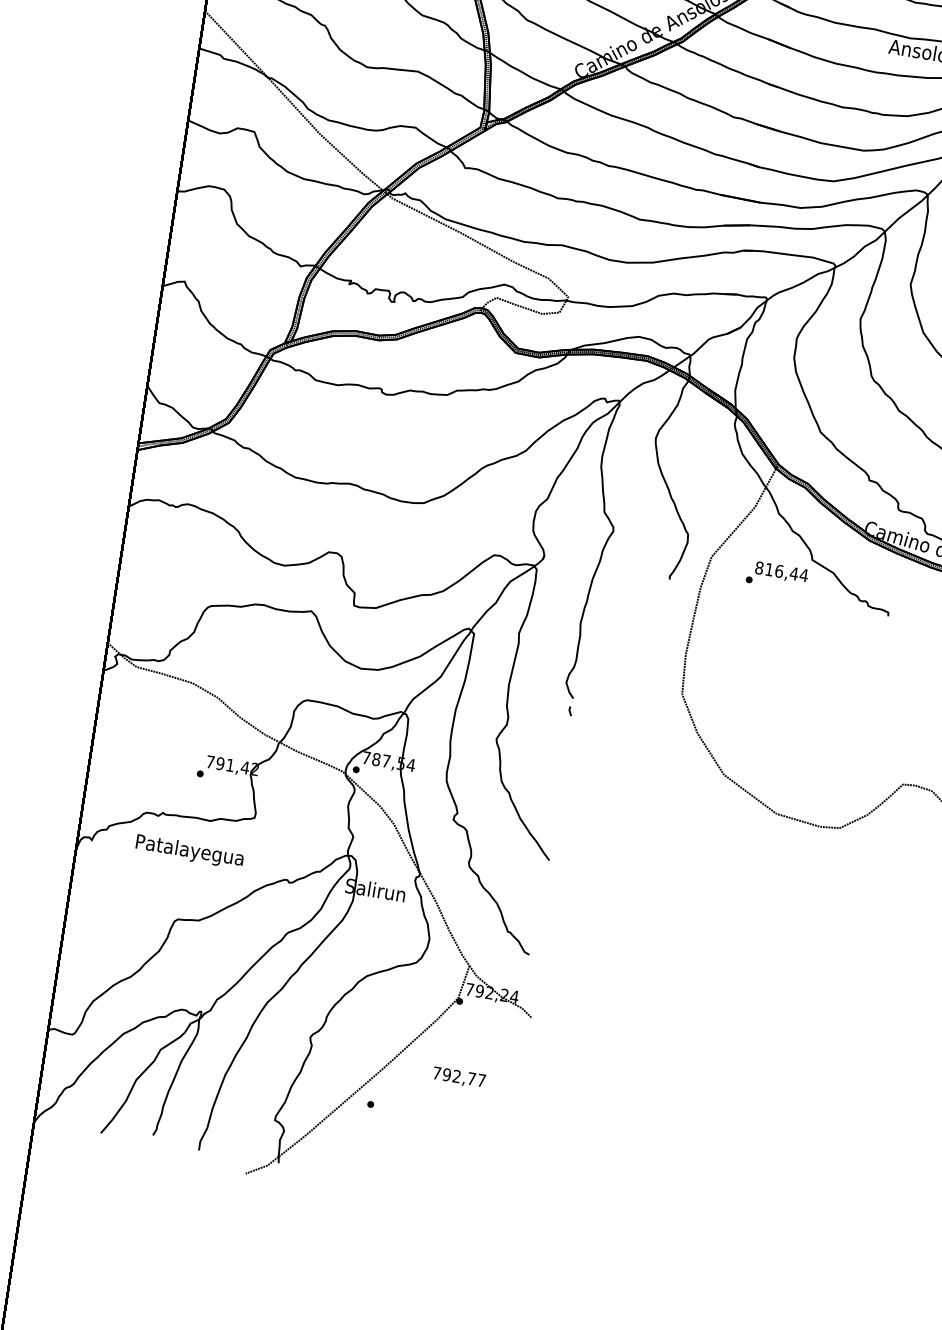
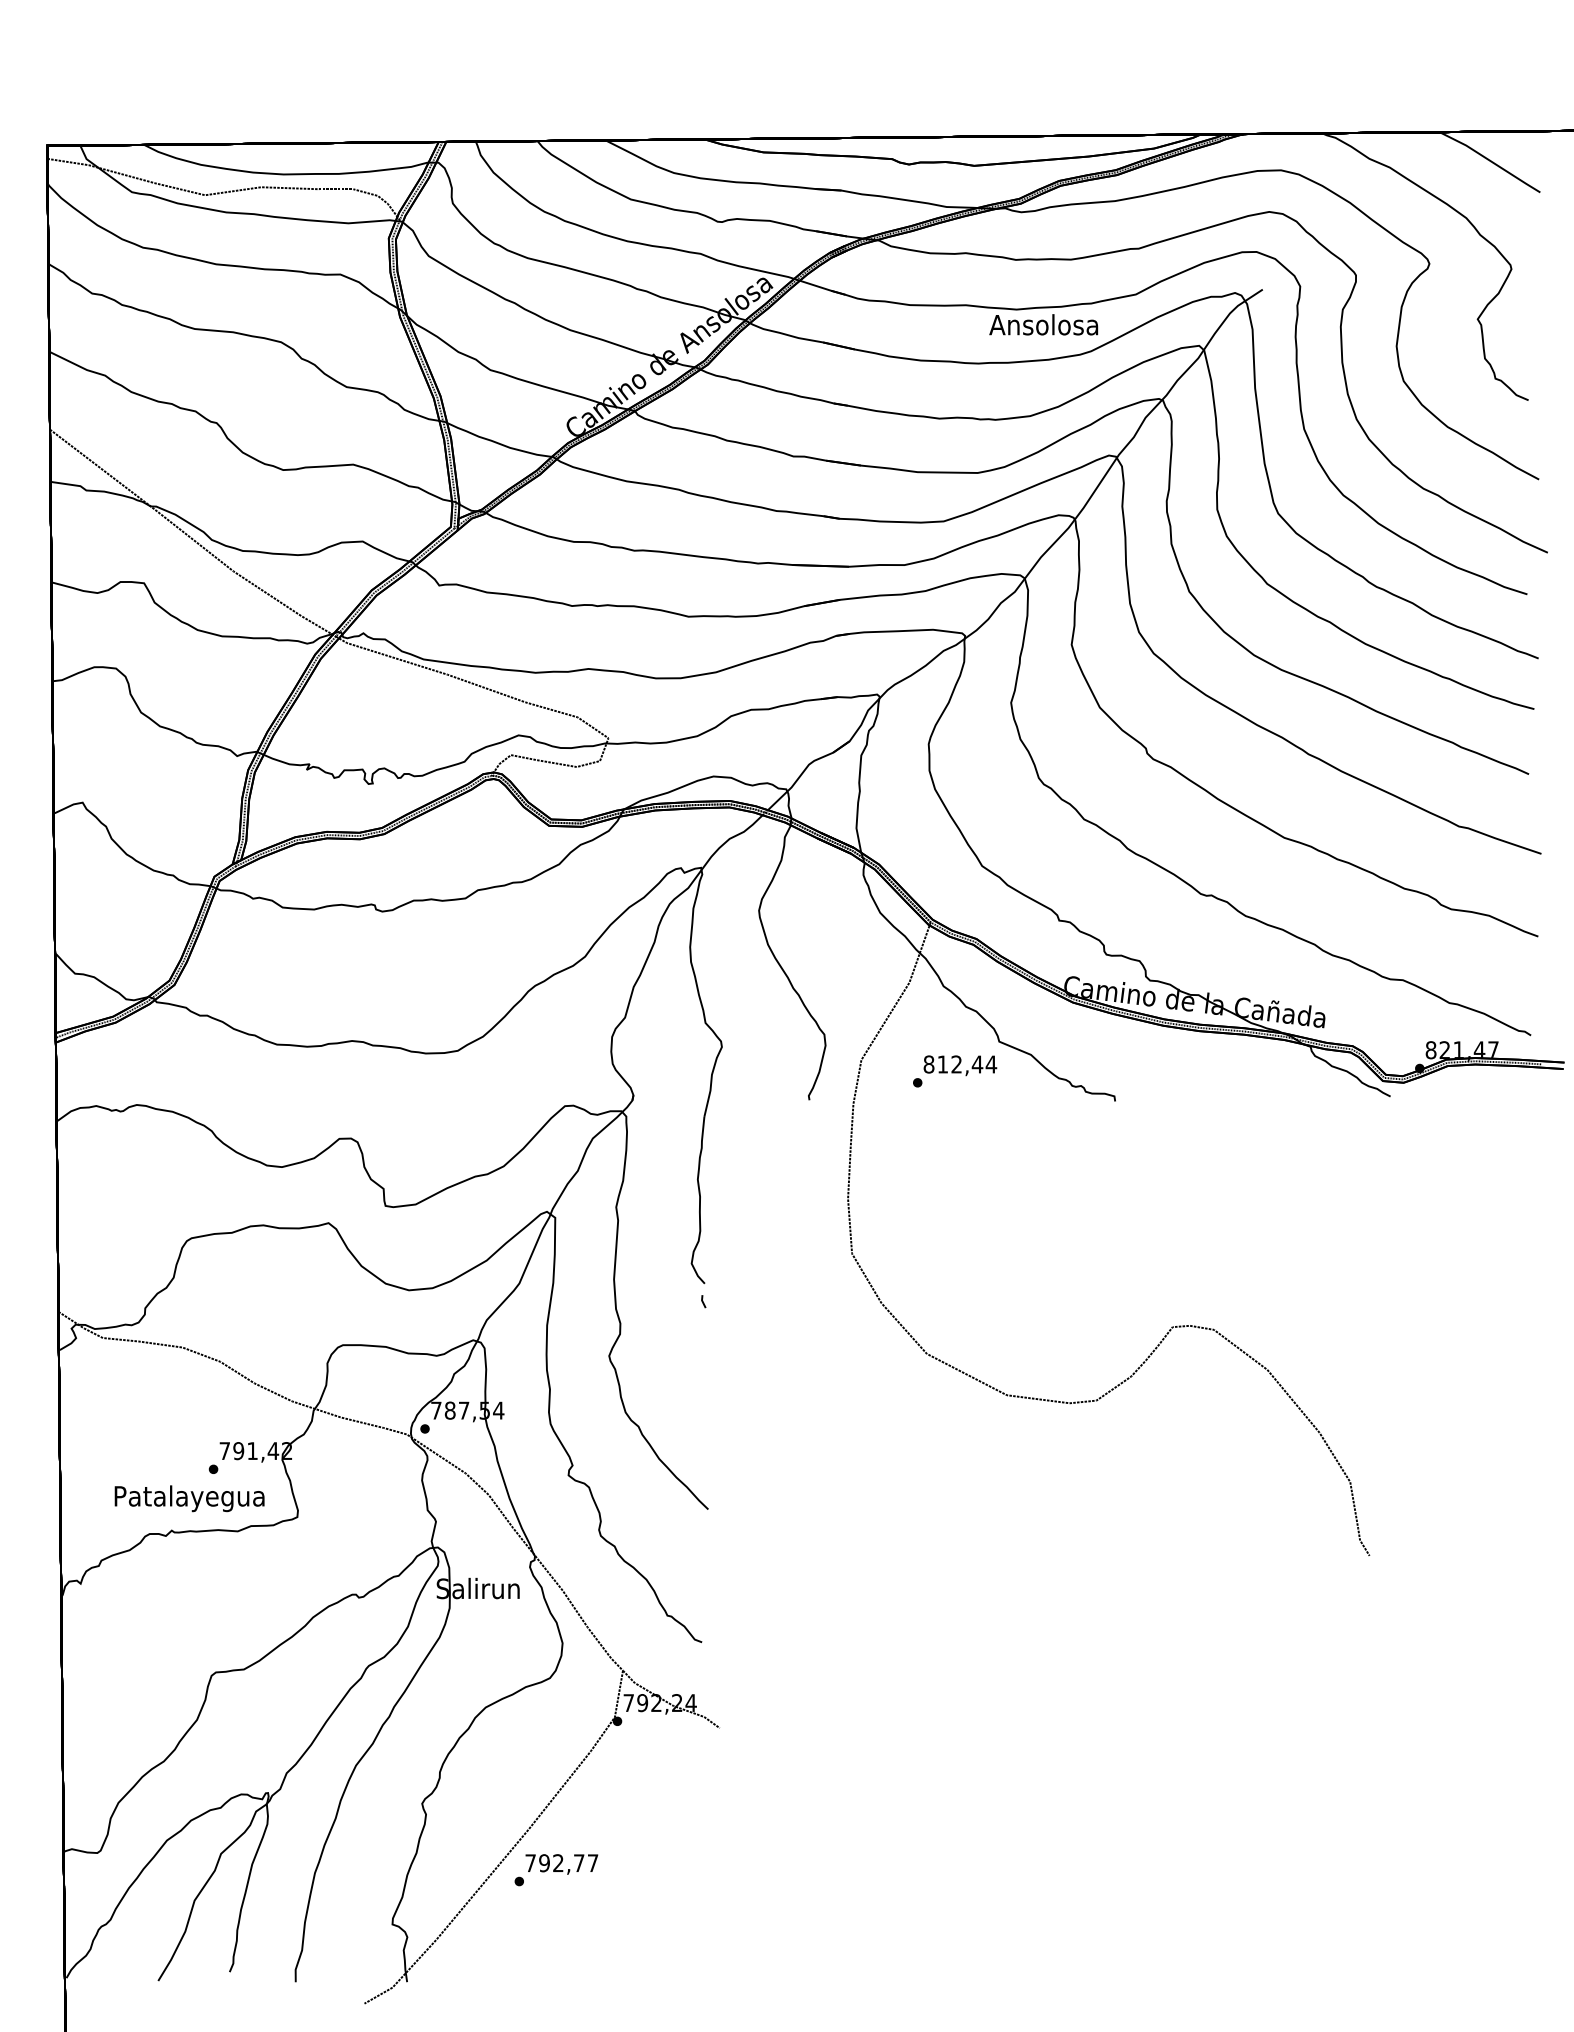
text: (779, 571) -> (956, 1064), 816,44 -> 812,44
text: (189, 851) -> (189, 1498), moved
text: (458, 1077) -> (561, 1864), moved

